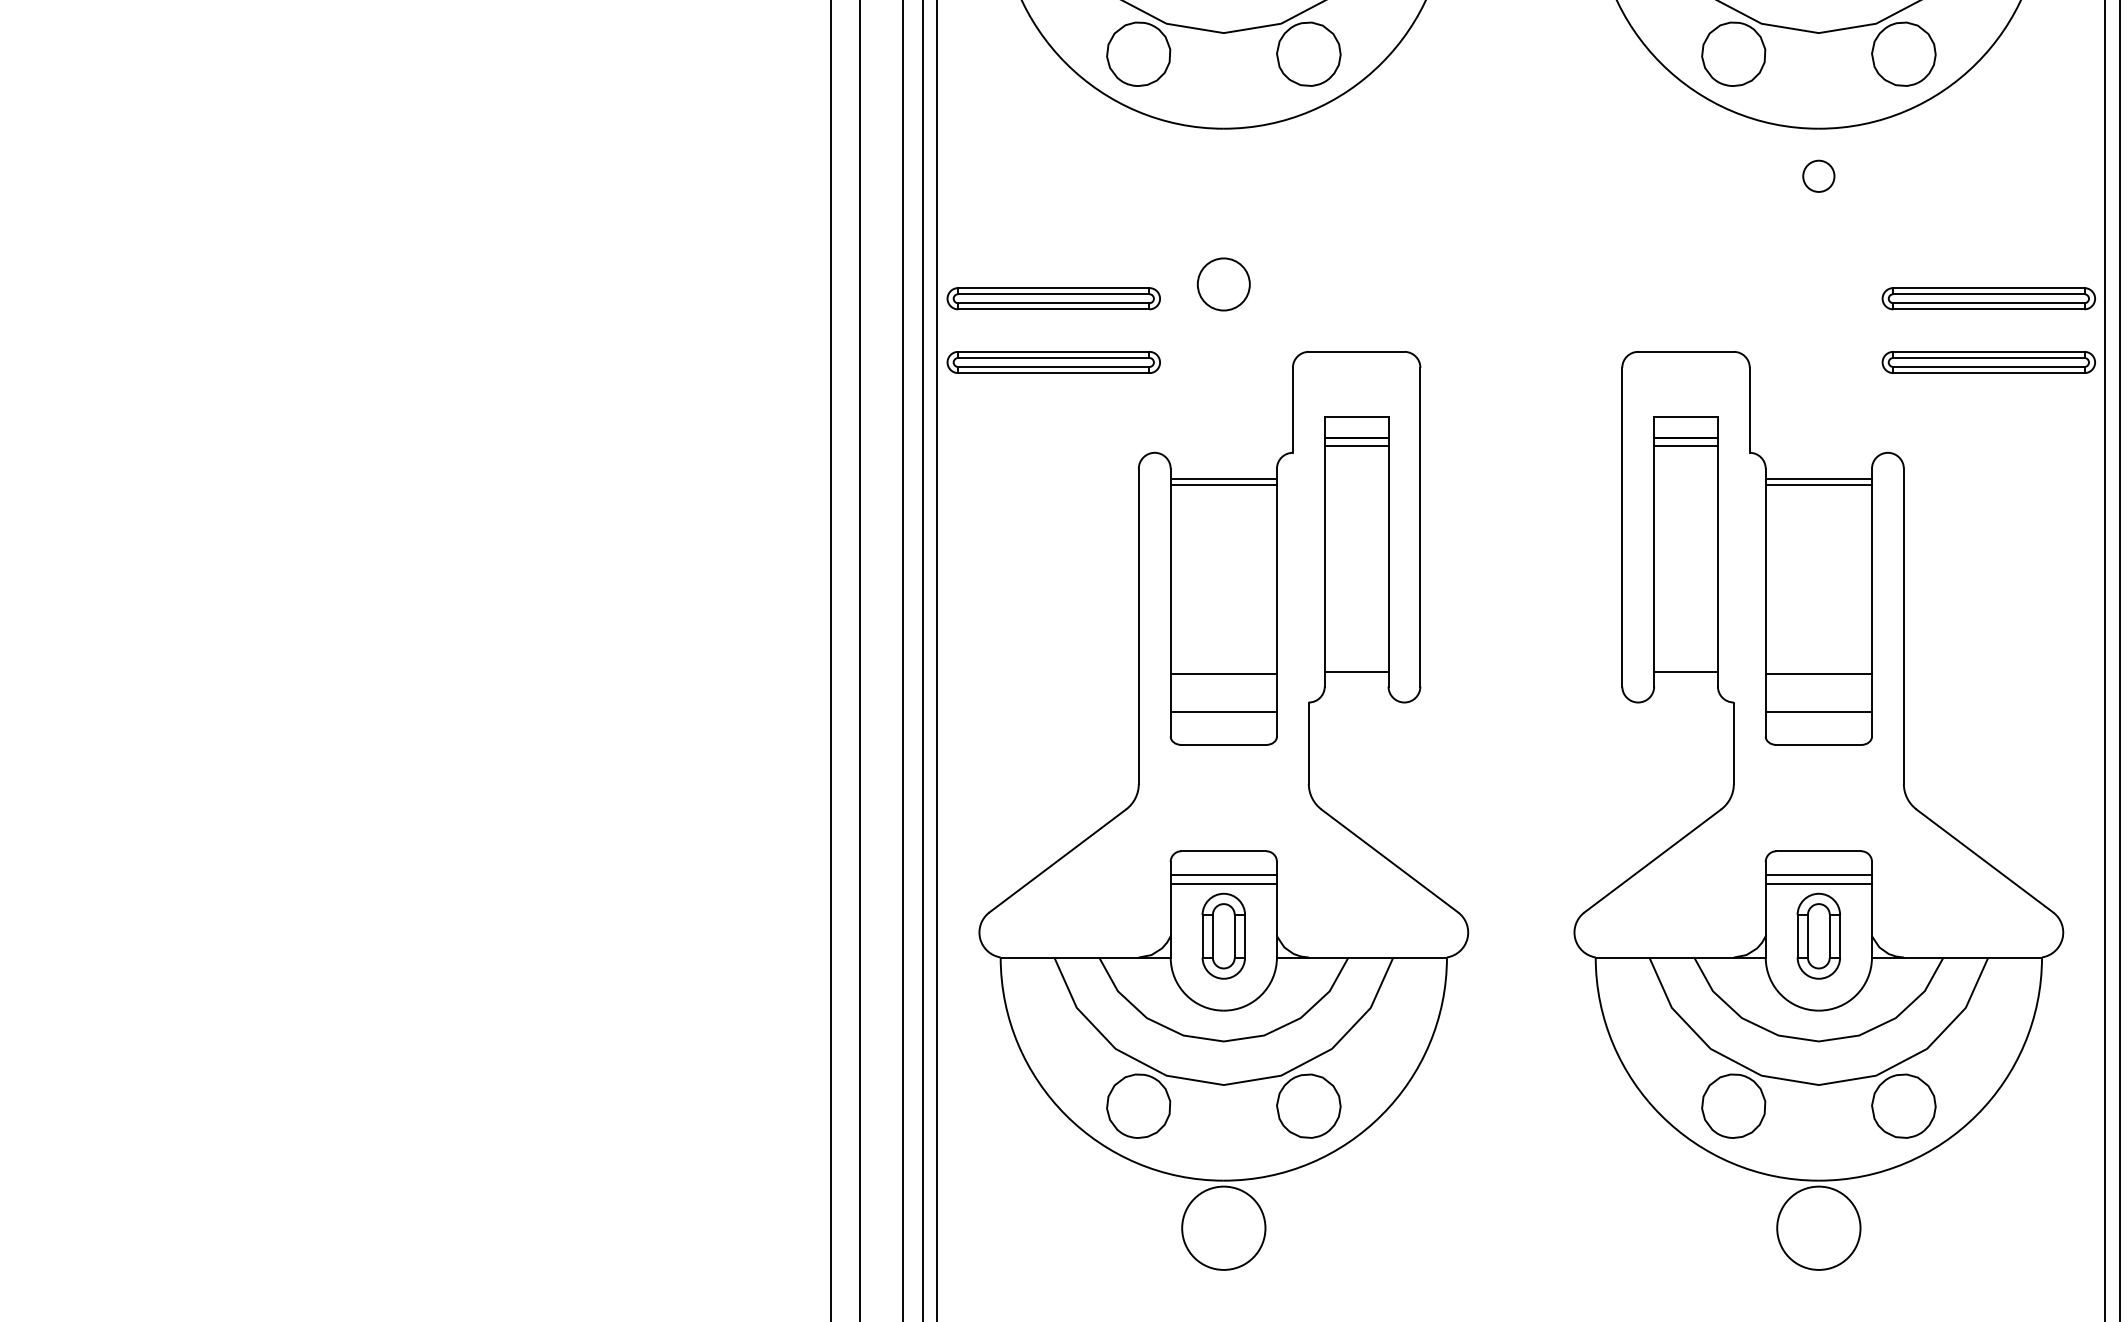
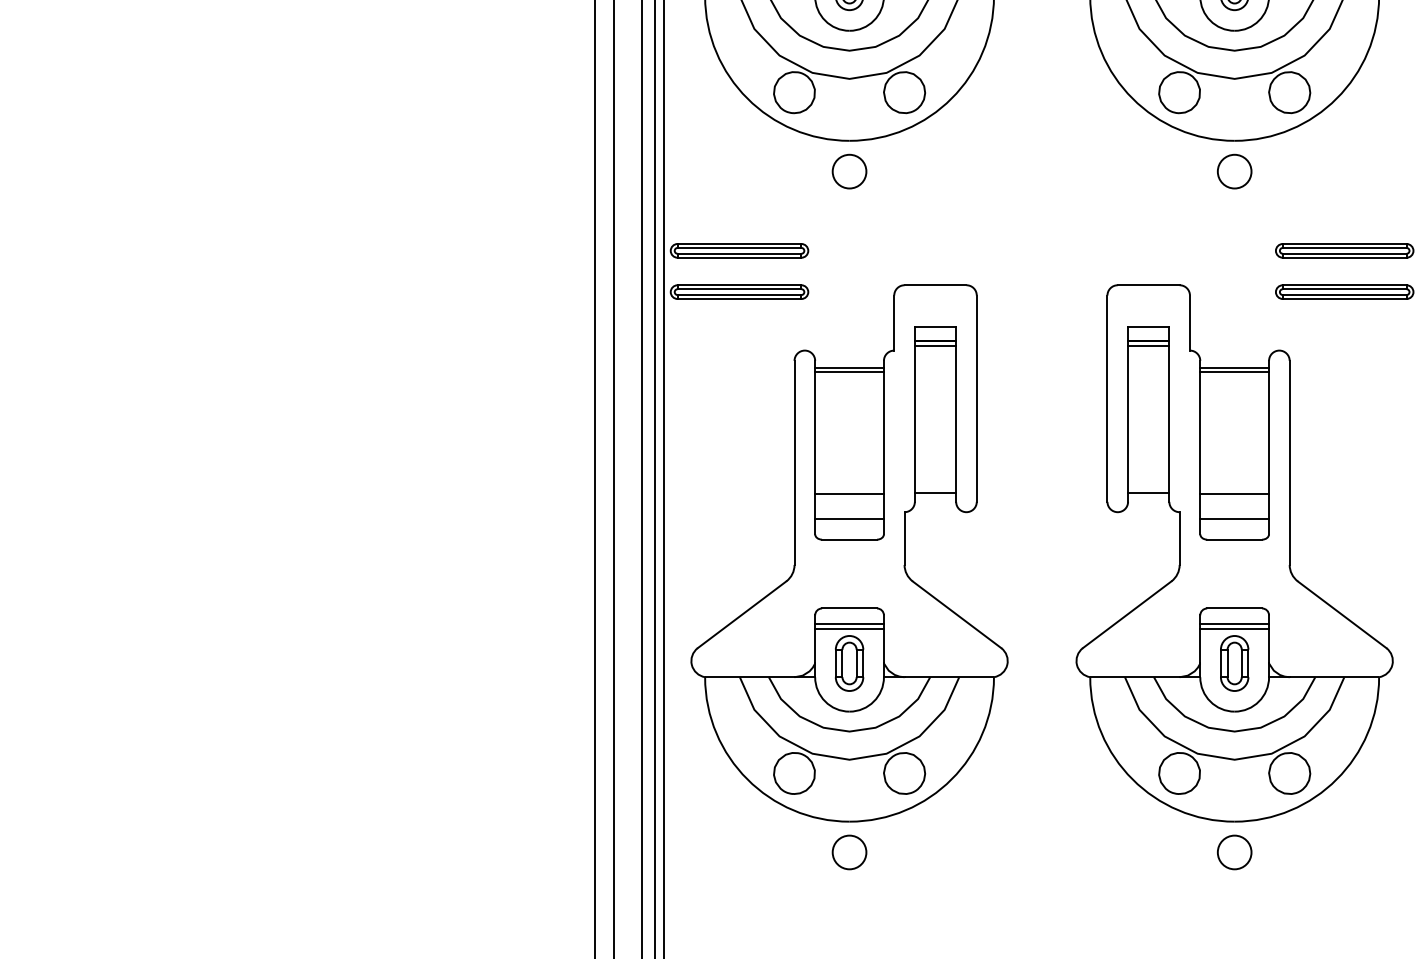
circle: (1818, 176) -> (1234, 171), size x1.67
circle: (1223, 284) -> (849, 171), moved
circle: (1223, 1228) -> (849, 852), size x0.62
circle: (1818, 1228) -> (1234, 852), size x0.62

